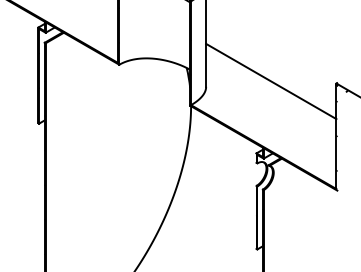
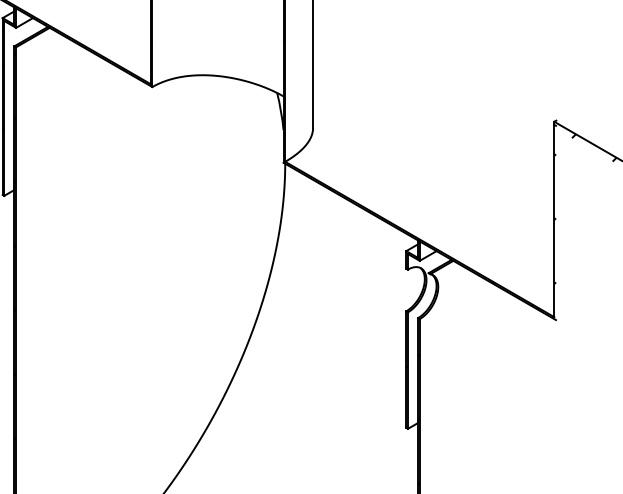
line: (271, 81) -> (434, 118), removed

